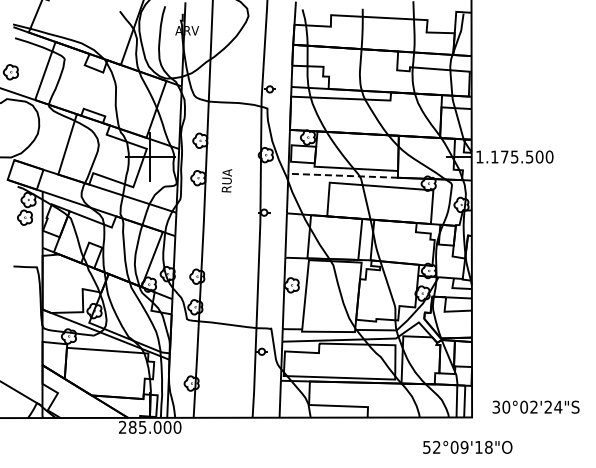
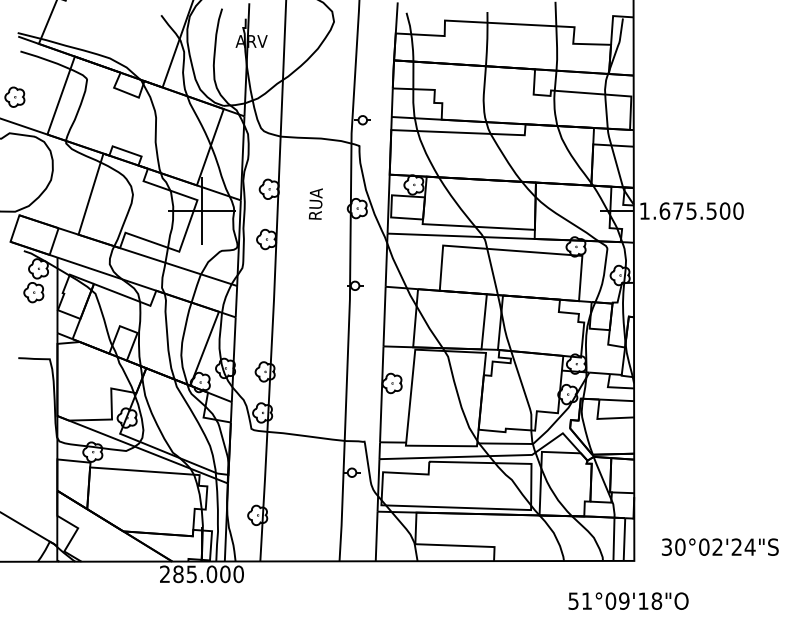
text: (494, 156) -> (664, 210), 1.175.500 -> 1.675.500
line: (343, 175) -> (461, 235), dashed -> solid
text: (226, 180) -> (315, 203), moved
text: (436, 446) -> (586, 599), 52°09'18"O -> 51°09'18"O

